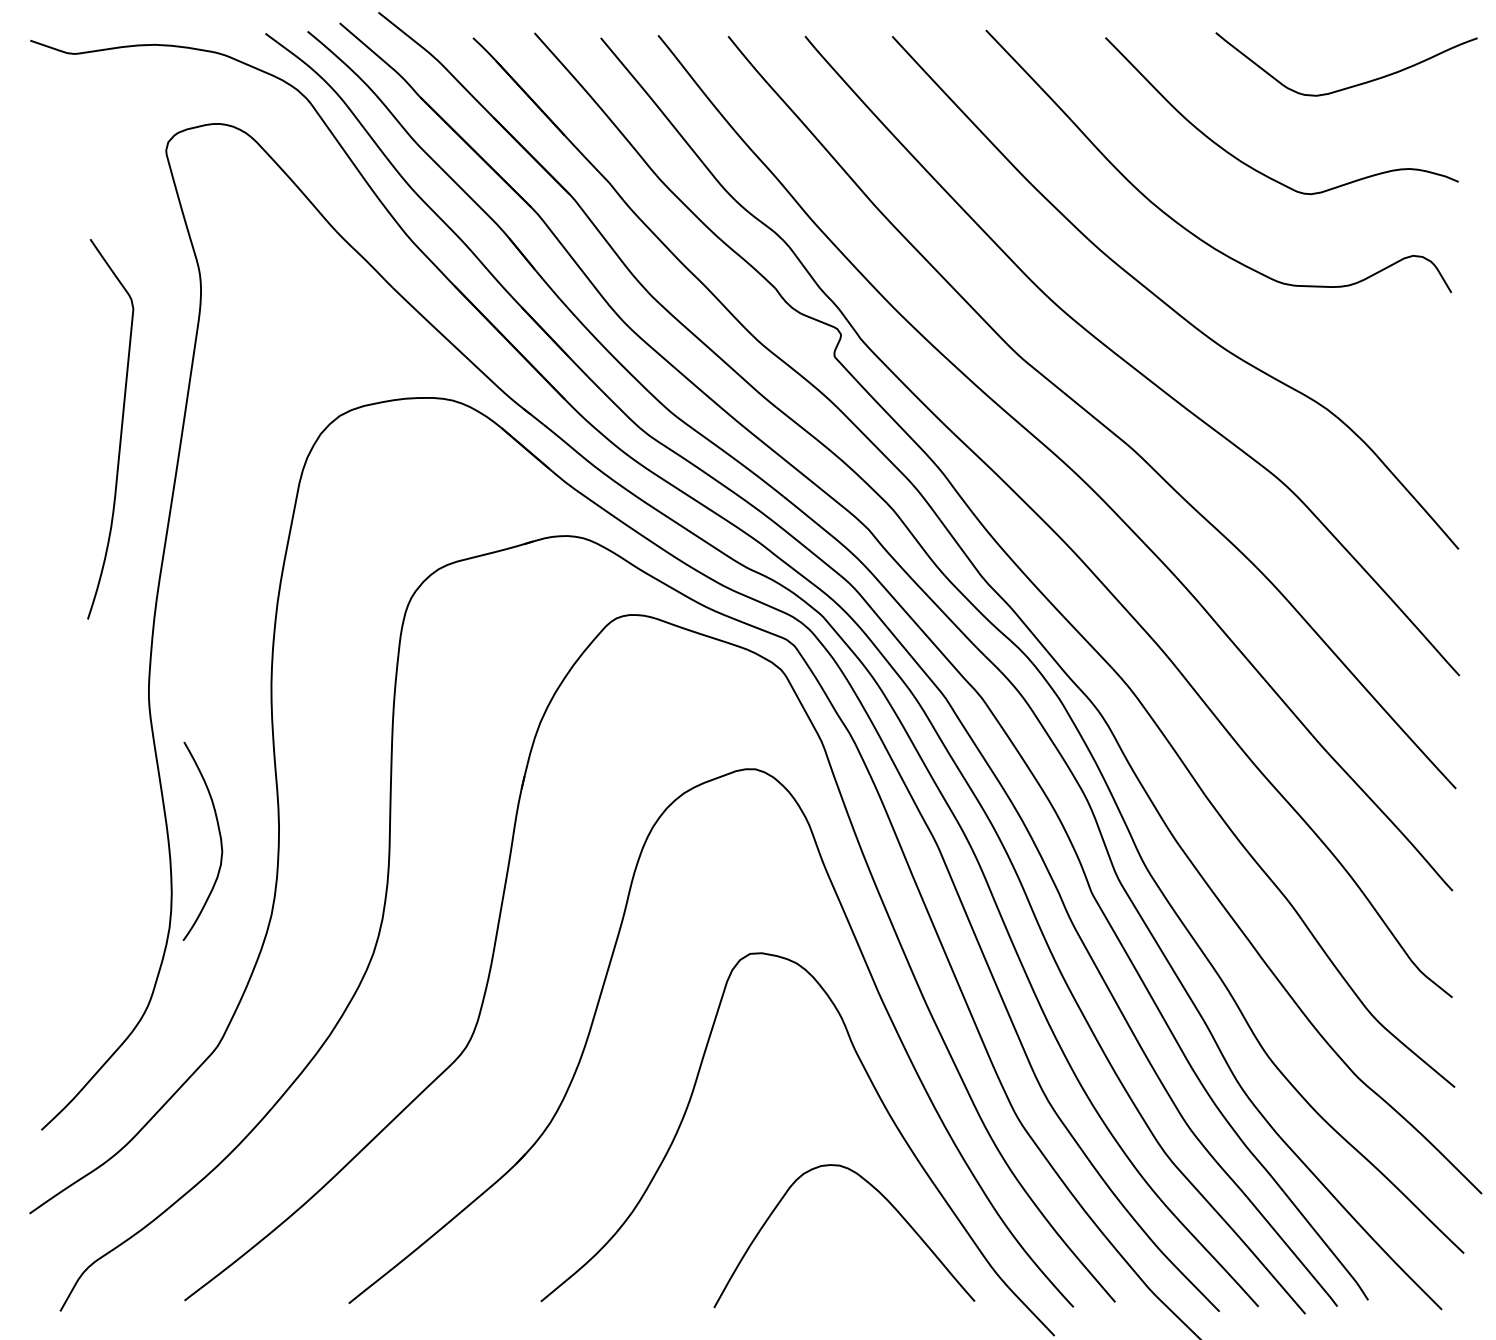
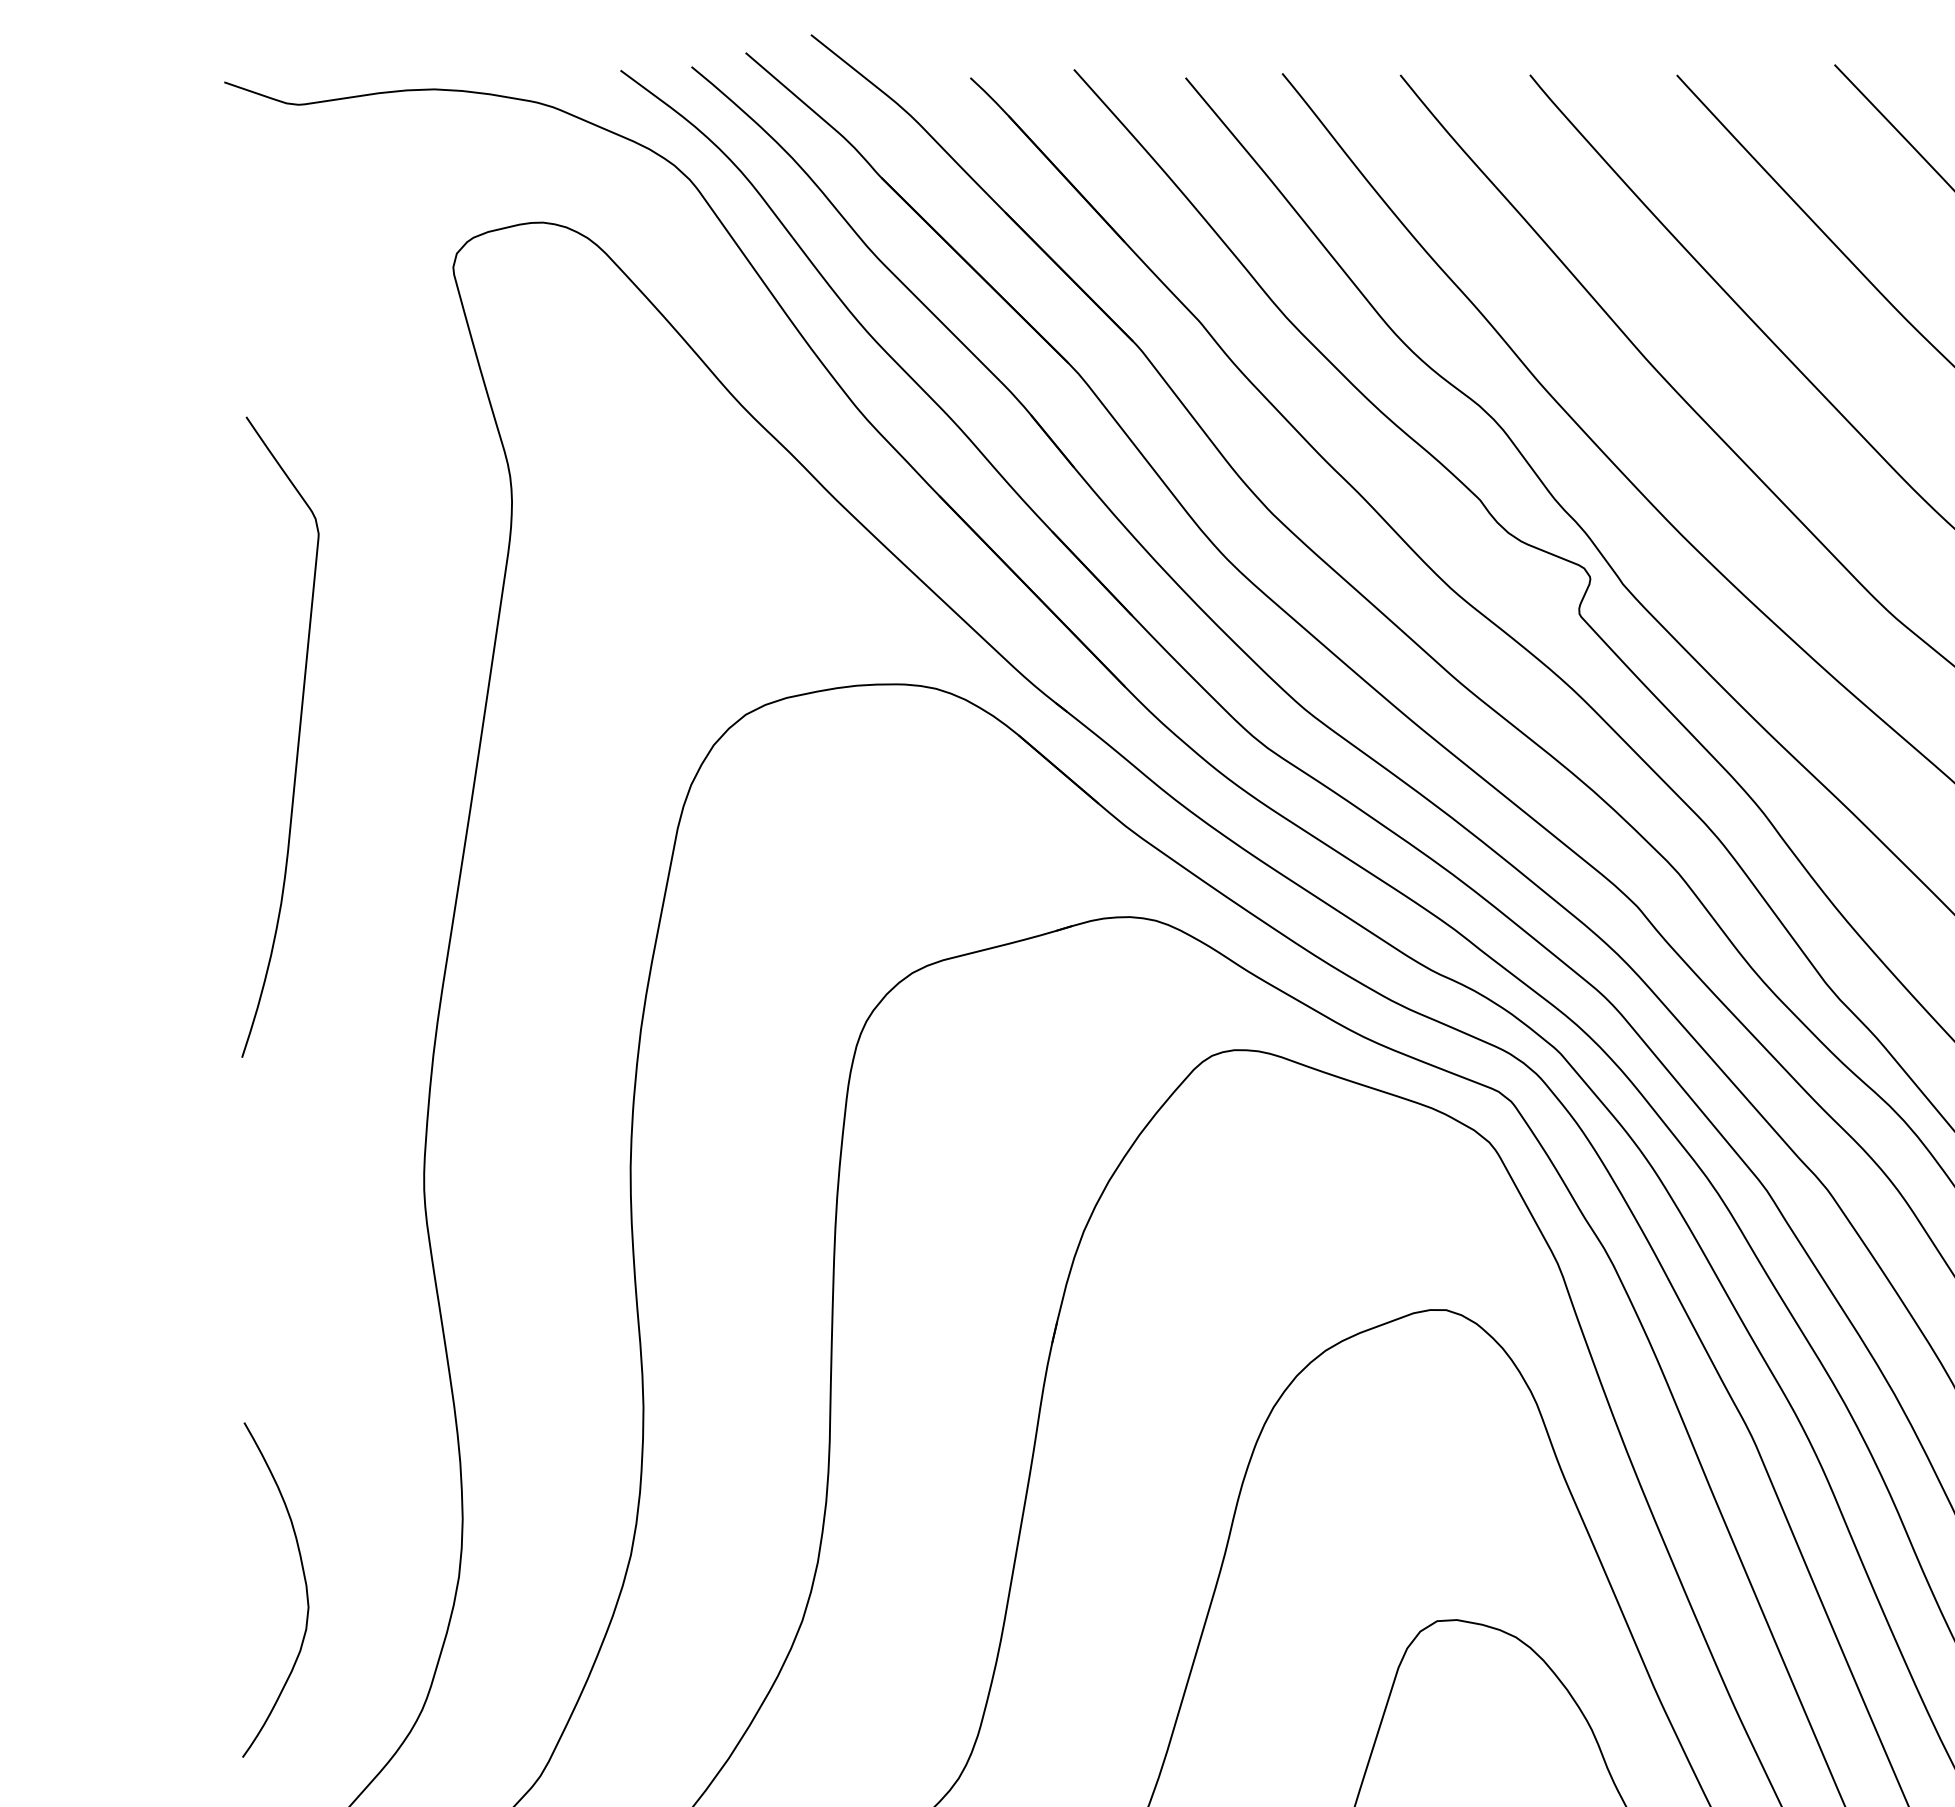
curve: (120, 429) -> (297, 737), moved
curve: (219, 837) -> (303, 1583), moved

